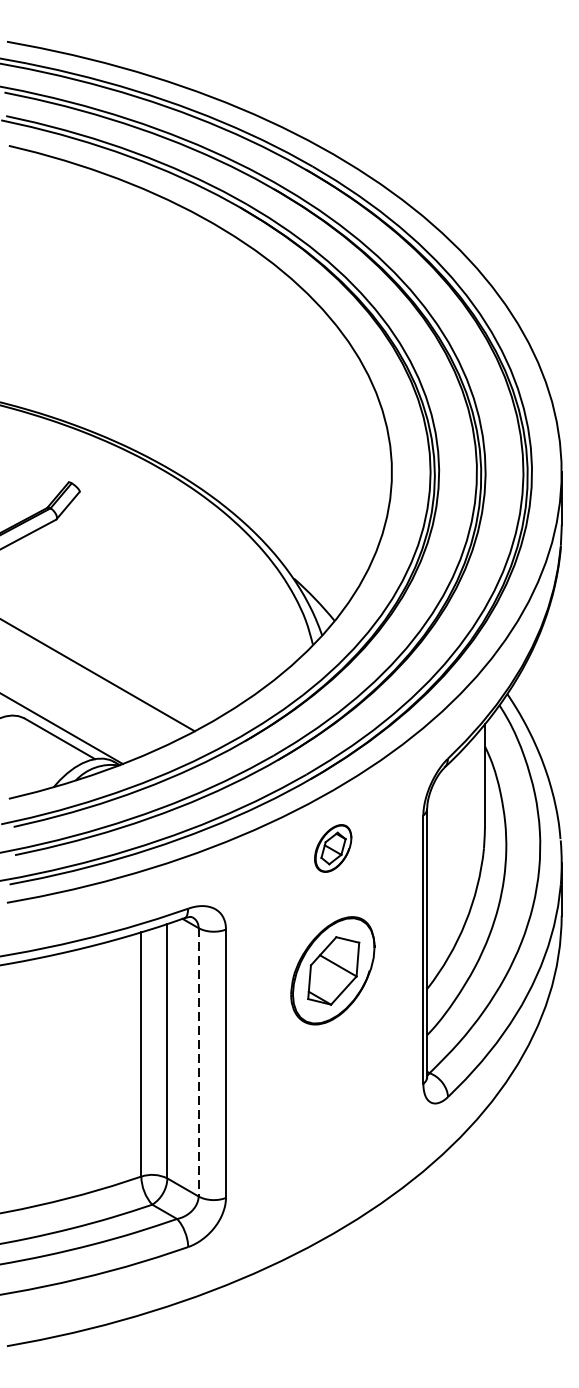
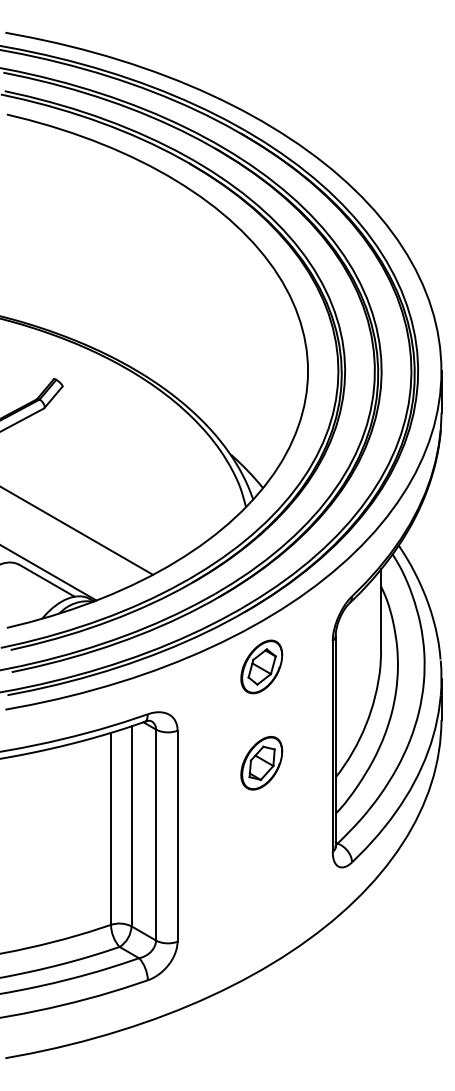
part: (332, 847) -> (261, 666), size x1.43
part: (332, 971) -> (261, 763), size x0.62
line: (199, 1062) -> (156, 835), dashed -> solid

